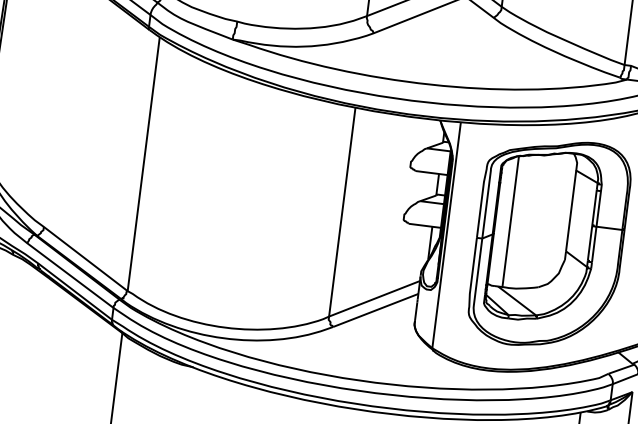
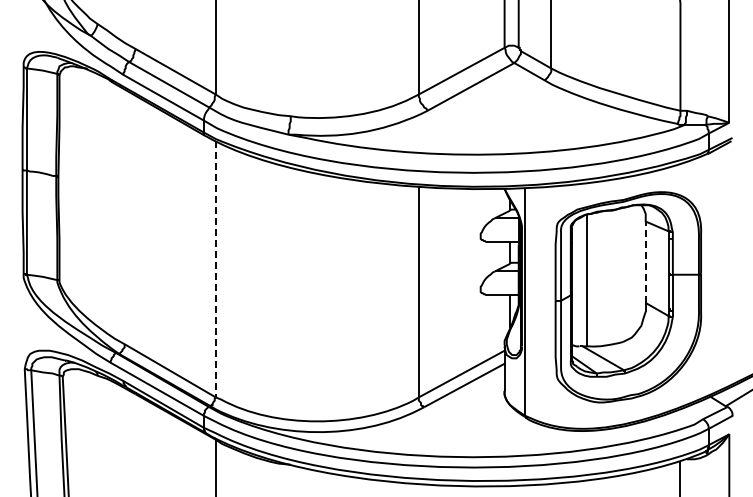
line: (143, 164) -> (215, 269), solid -> dashed
line: (570, 211) -> (645, 262), solid -> dashed

